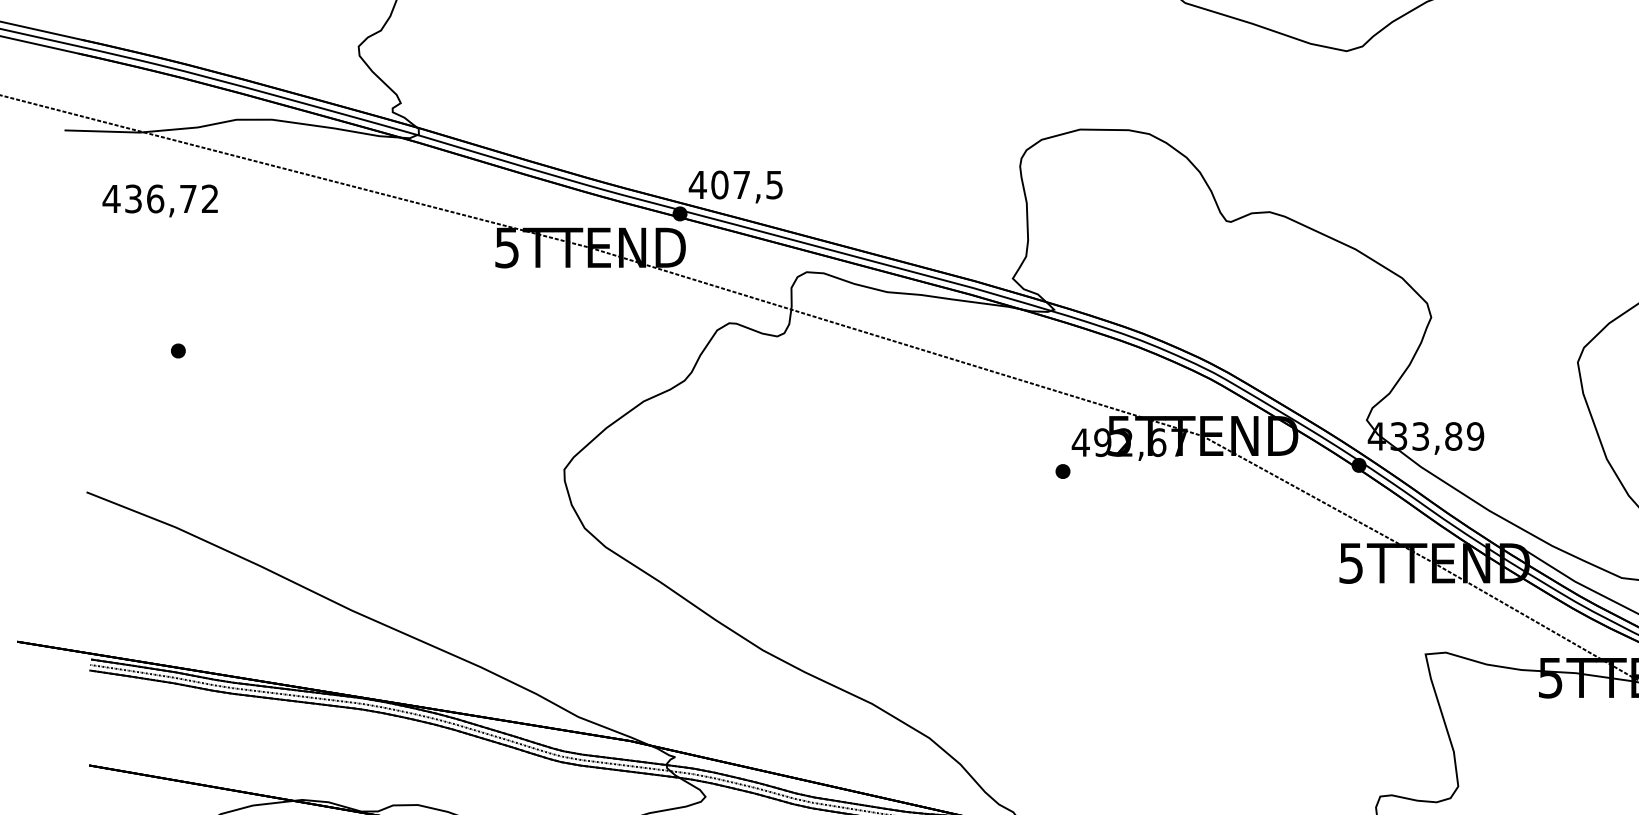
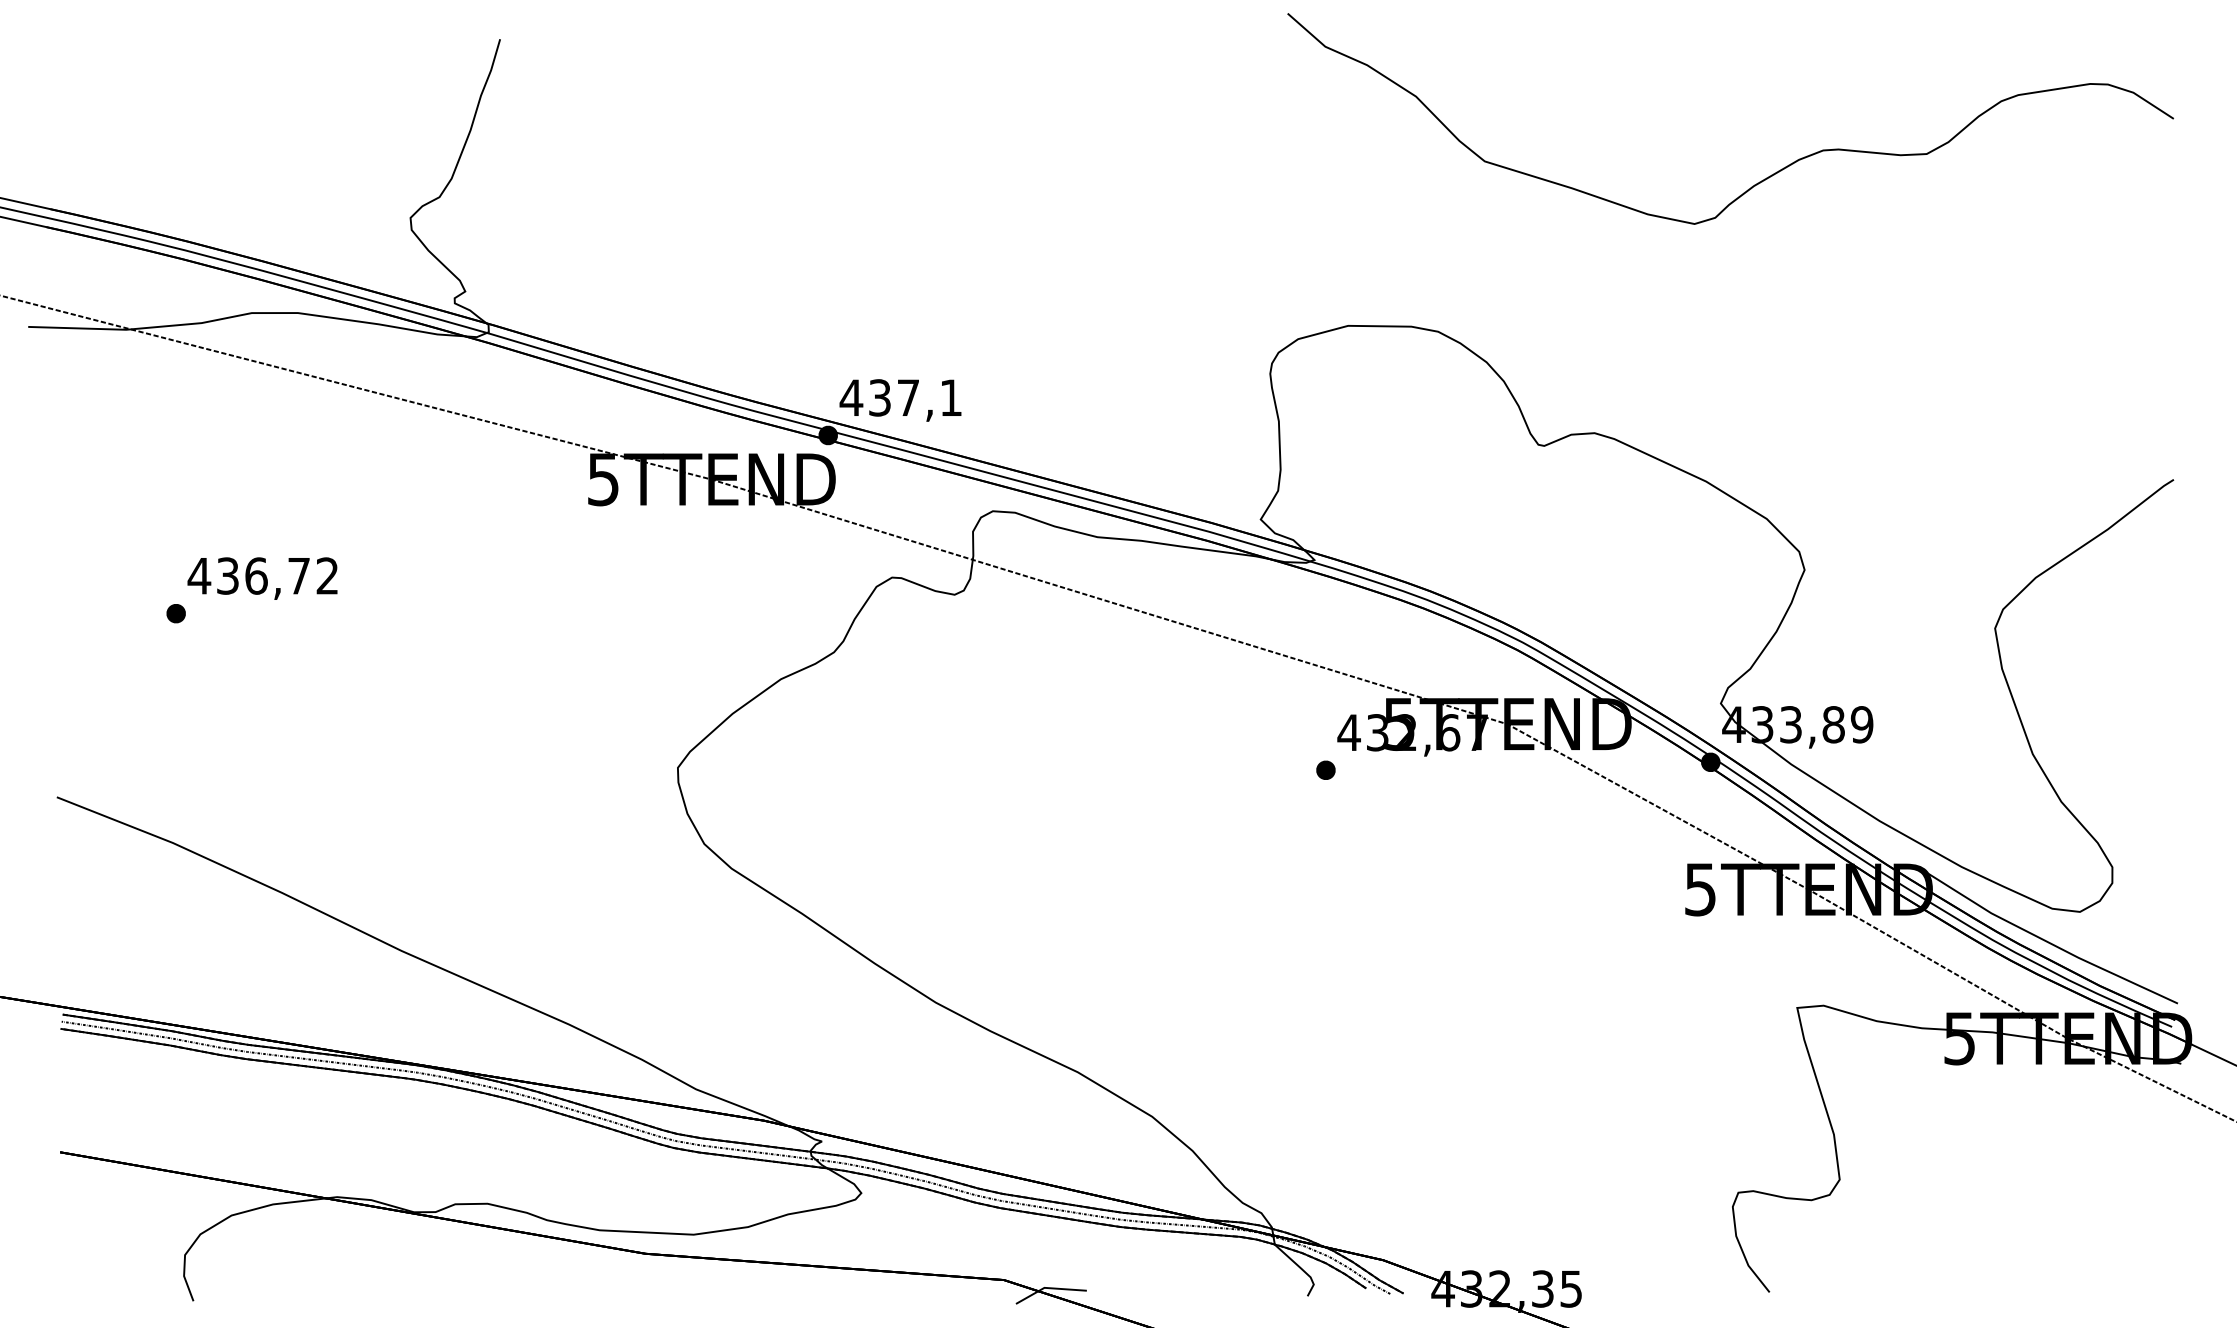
text: (746, 184) -> (914, 397), 407,5 -> 437,1
text: (160, 200) -> (262, 578), moved
text: (1102, 442) -> (1377, 732), 492,67 -> 432,67

